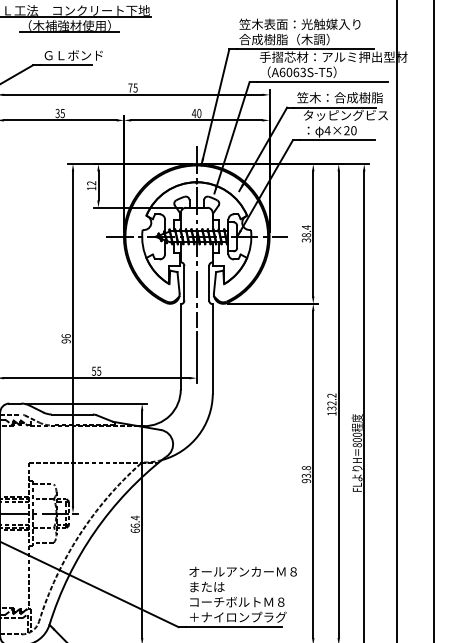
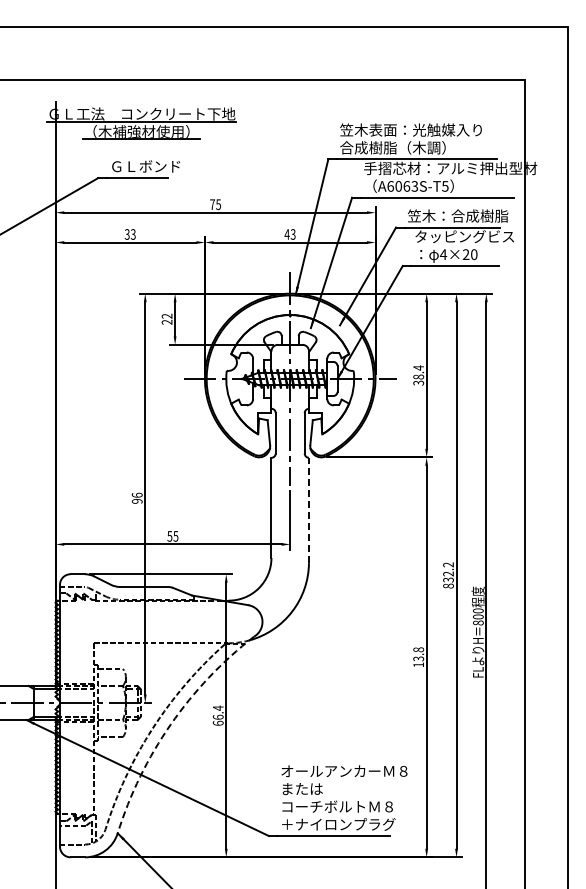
text: (62, 113) -> (133, 234), 35 -> 33
text: (198, 113) -> (292, 234), 40 -> 43
text: (91, 187) -> (166, 321), 12 -> 22
line: (212, 349) -> (308, 510), solid -> dashed
text: (331, 413) -> (448, 585), 132.2 -> 832.2
text: (306, 480) -> (418, 664), 93.8 -> 13.8
arc: (94, 531) -> (170, 724), solid -> dashed

